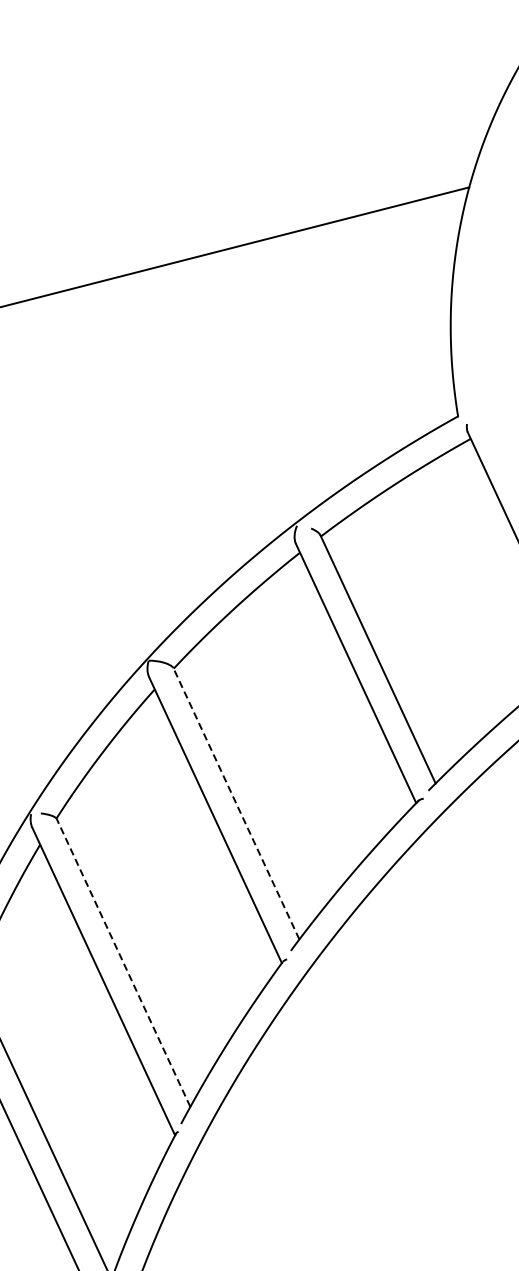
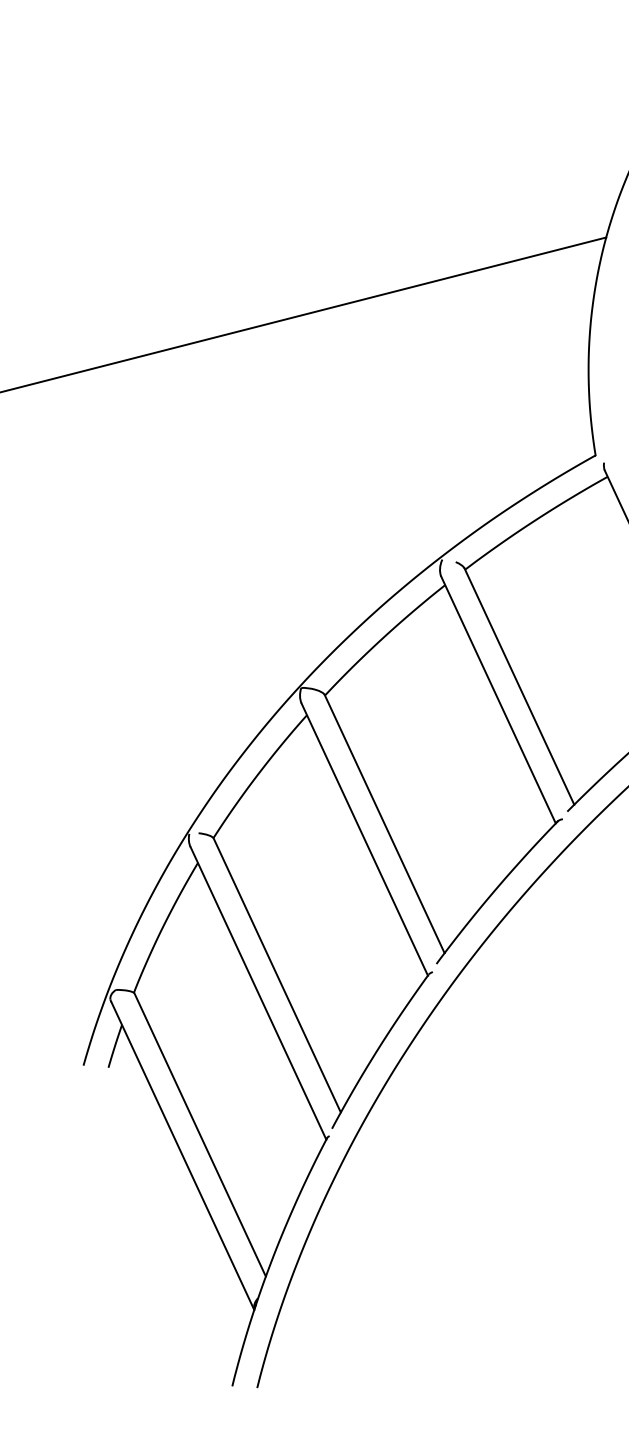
line: (236, 803) -> (384, 823), dashed -> solid
line: (123, 961) -> (277, 974), dashed -> solid

